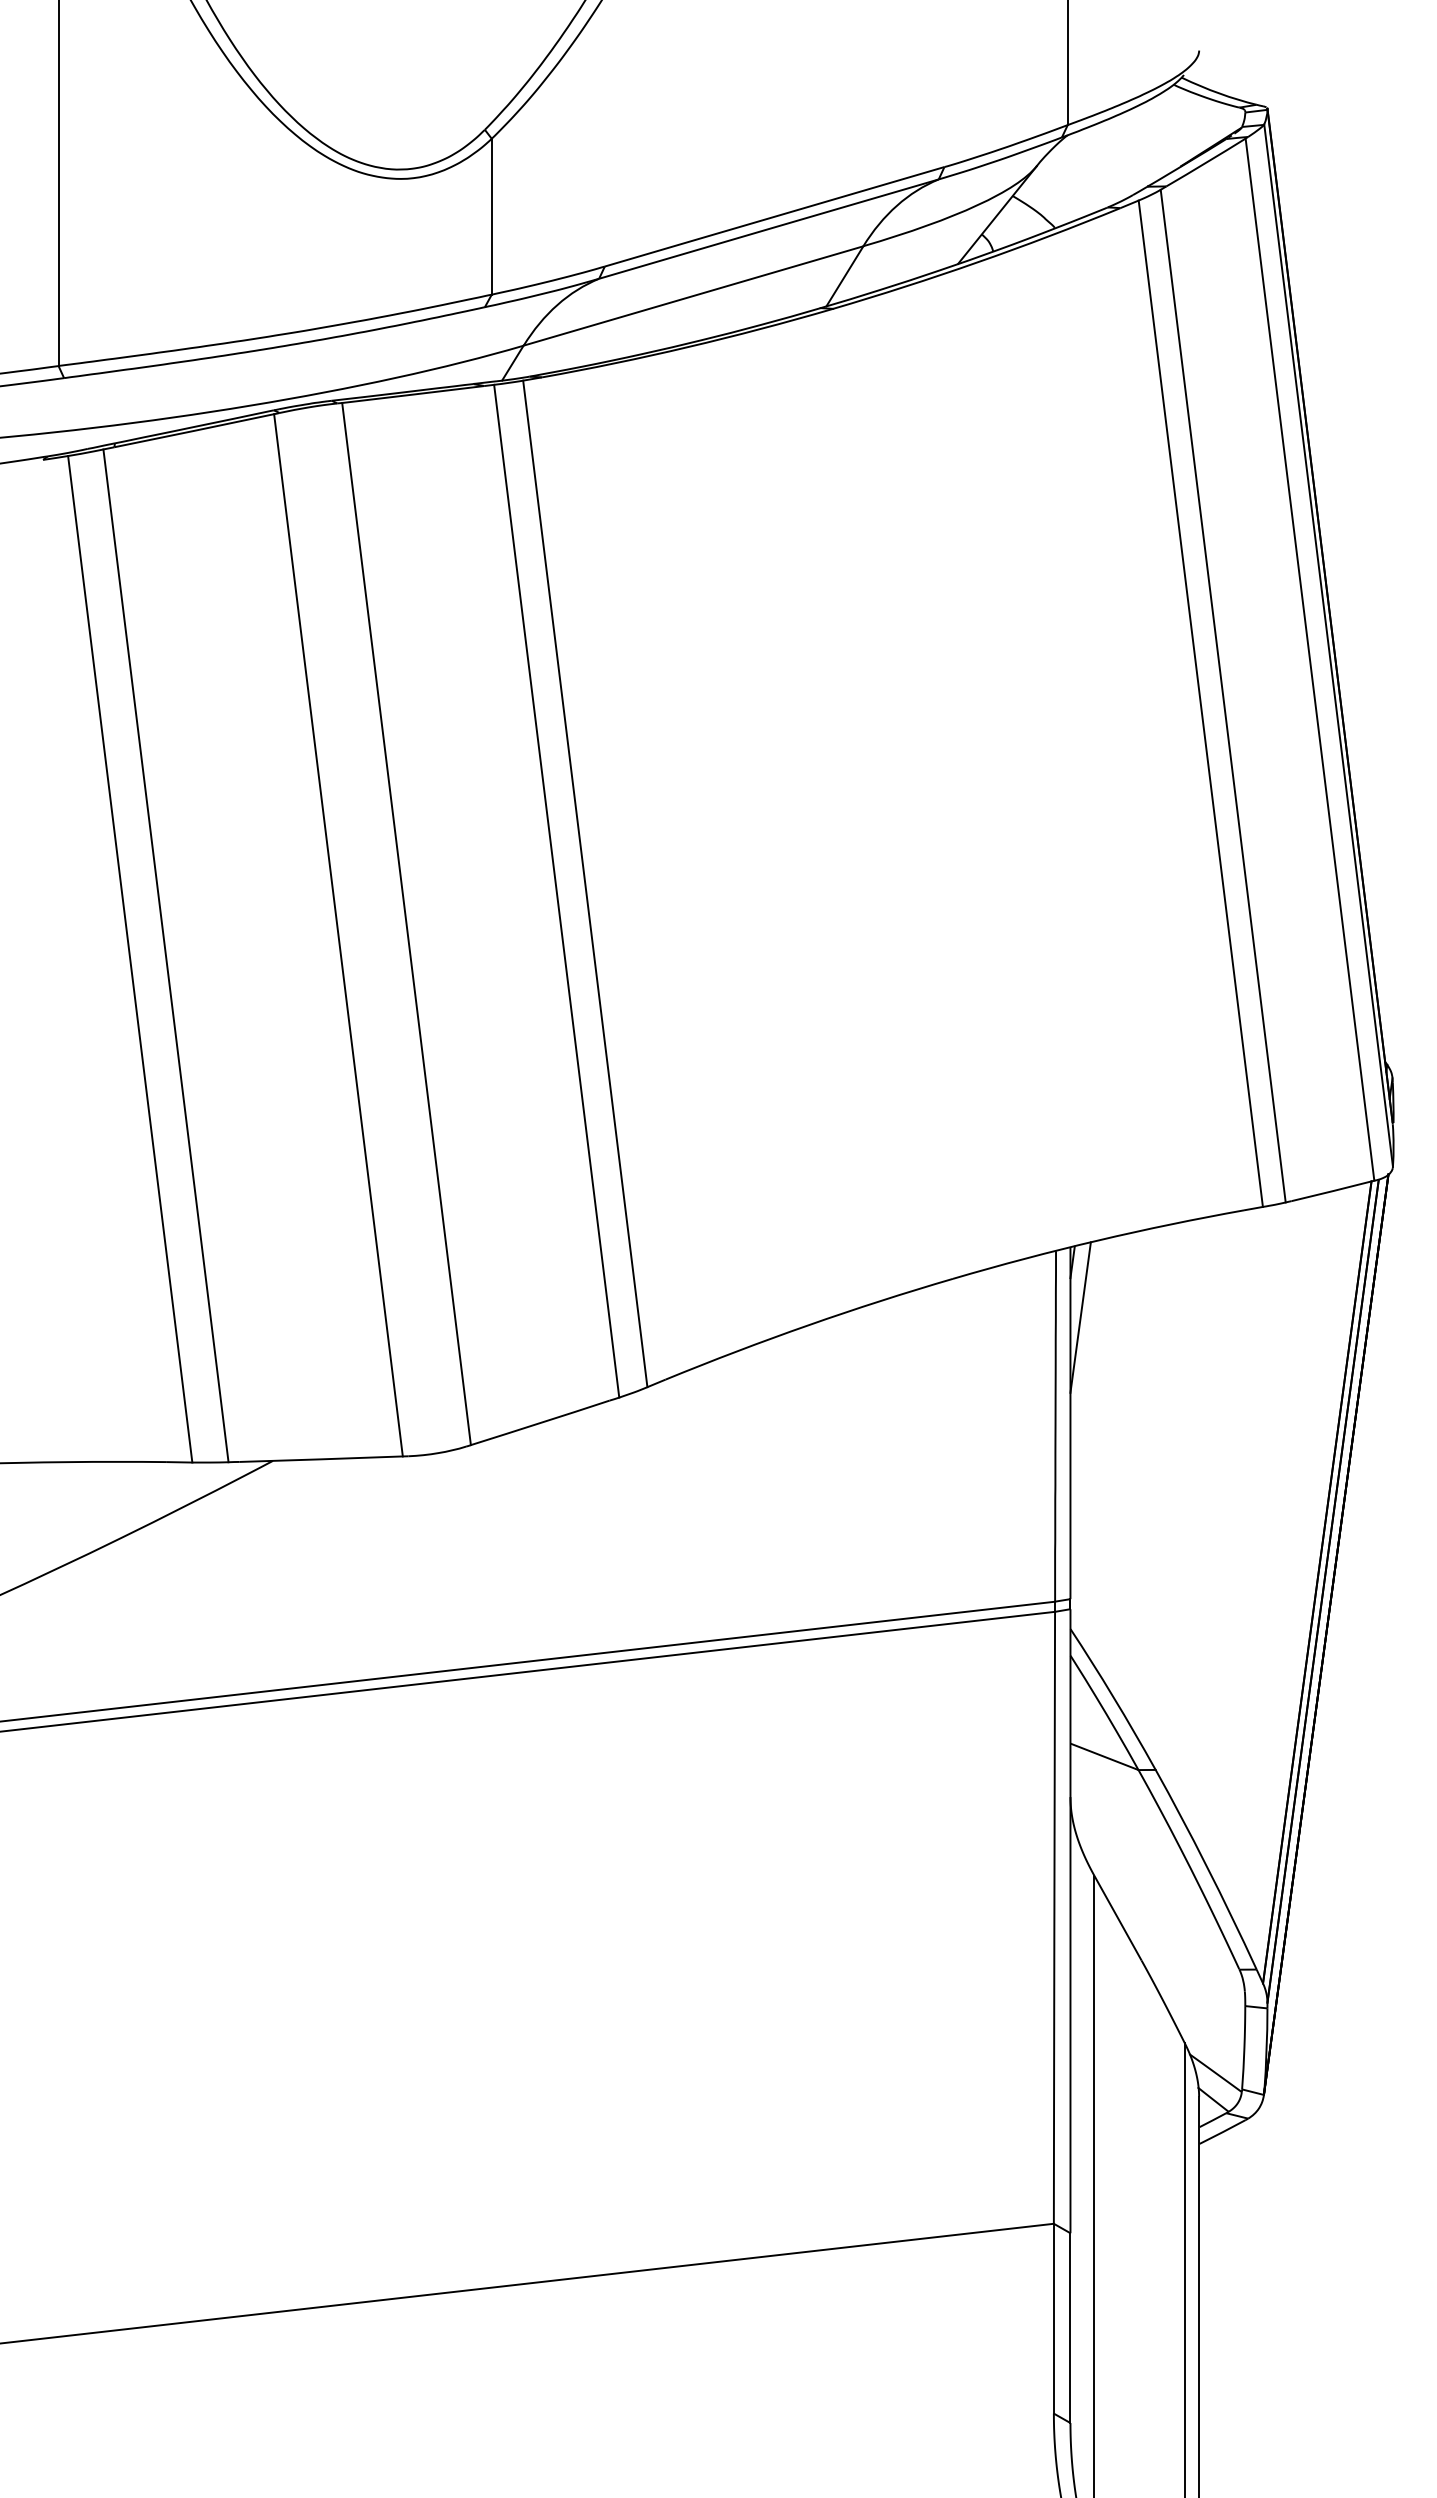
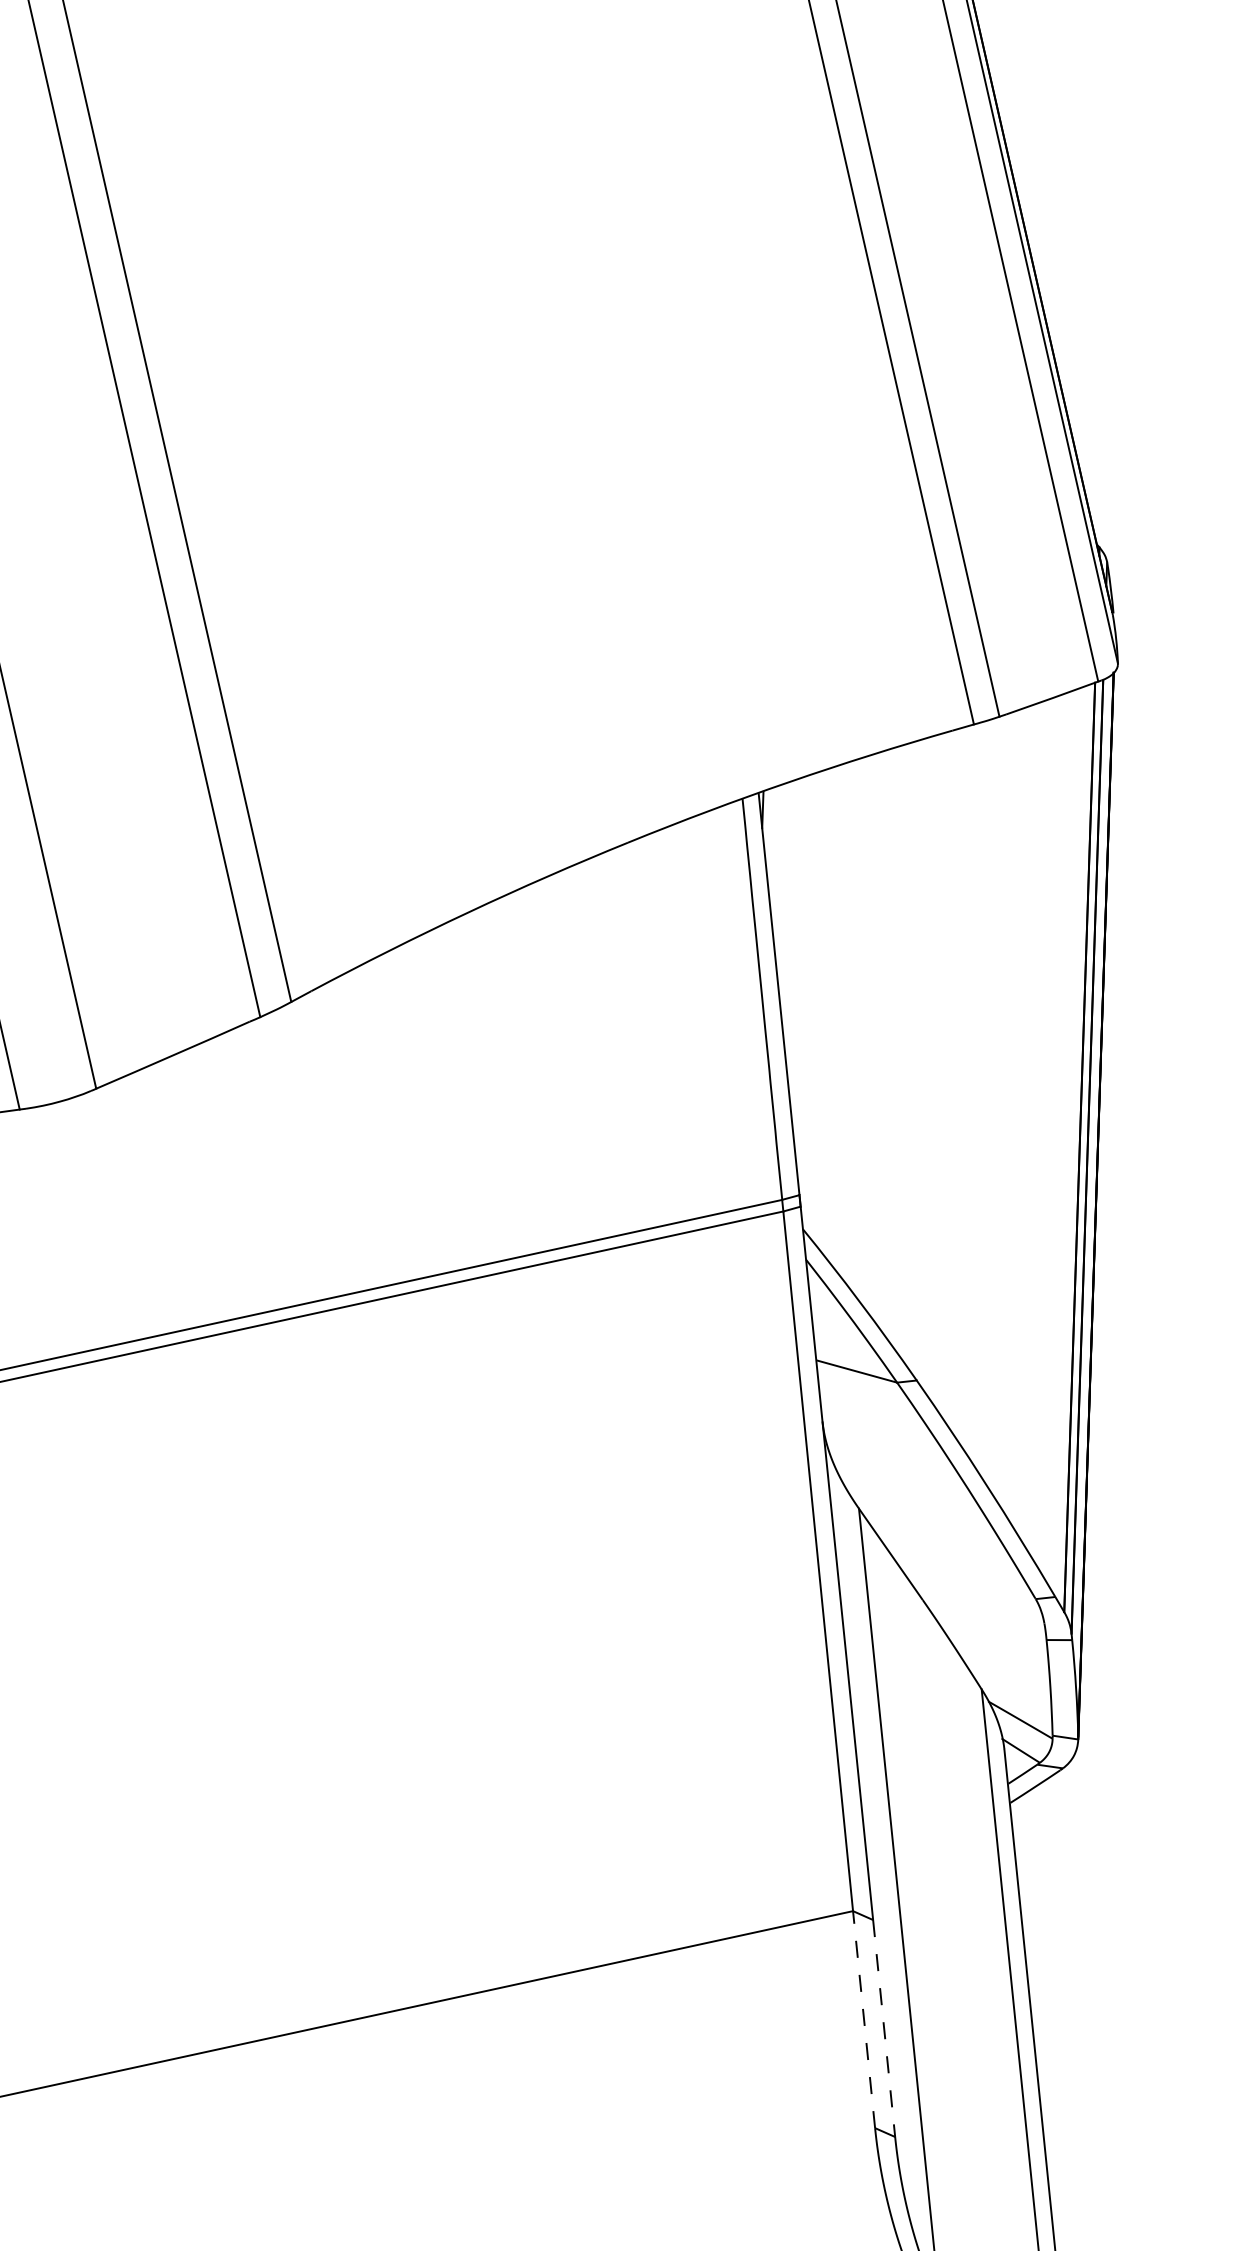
line: (1080, 1317) -> (778, 872), removed
line: (1053, 2318) -> (863, 2019), solid -> dashed
line: (1070, 2328) -> (884, 2028), solid -> dashed

